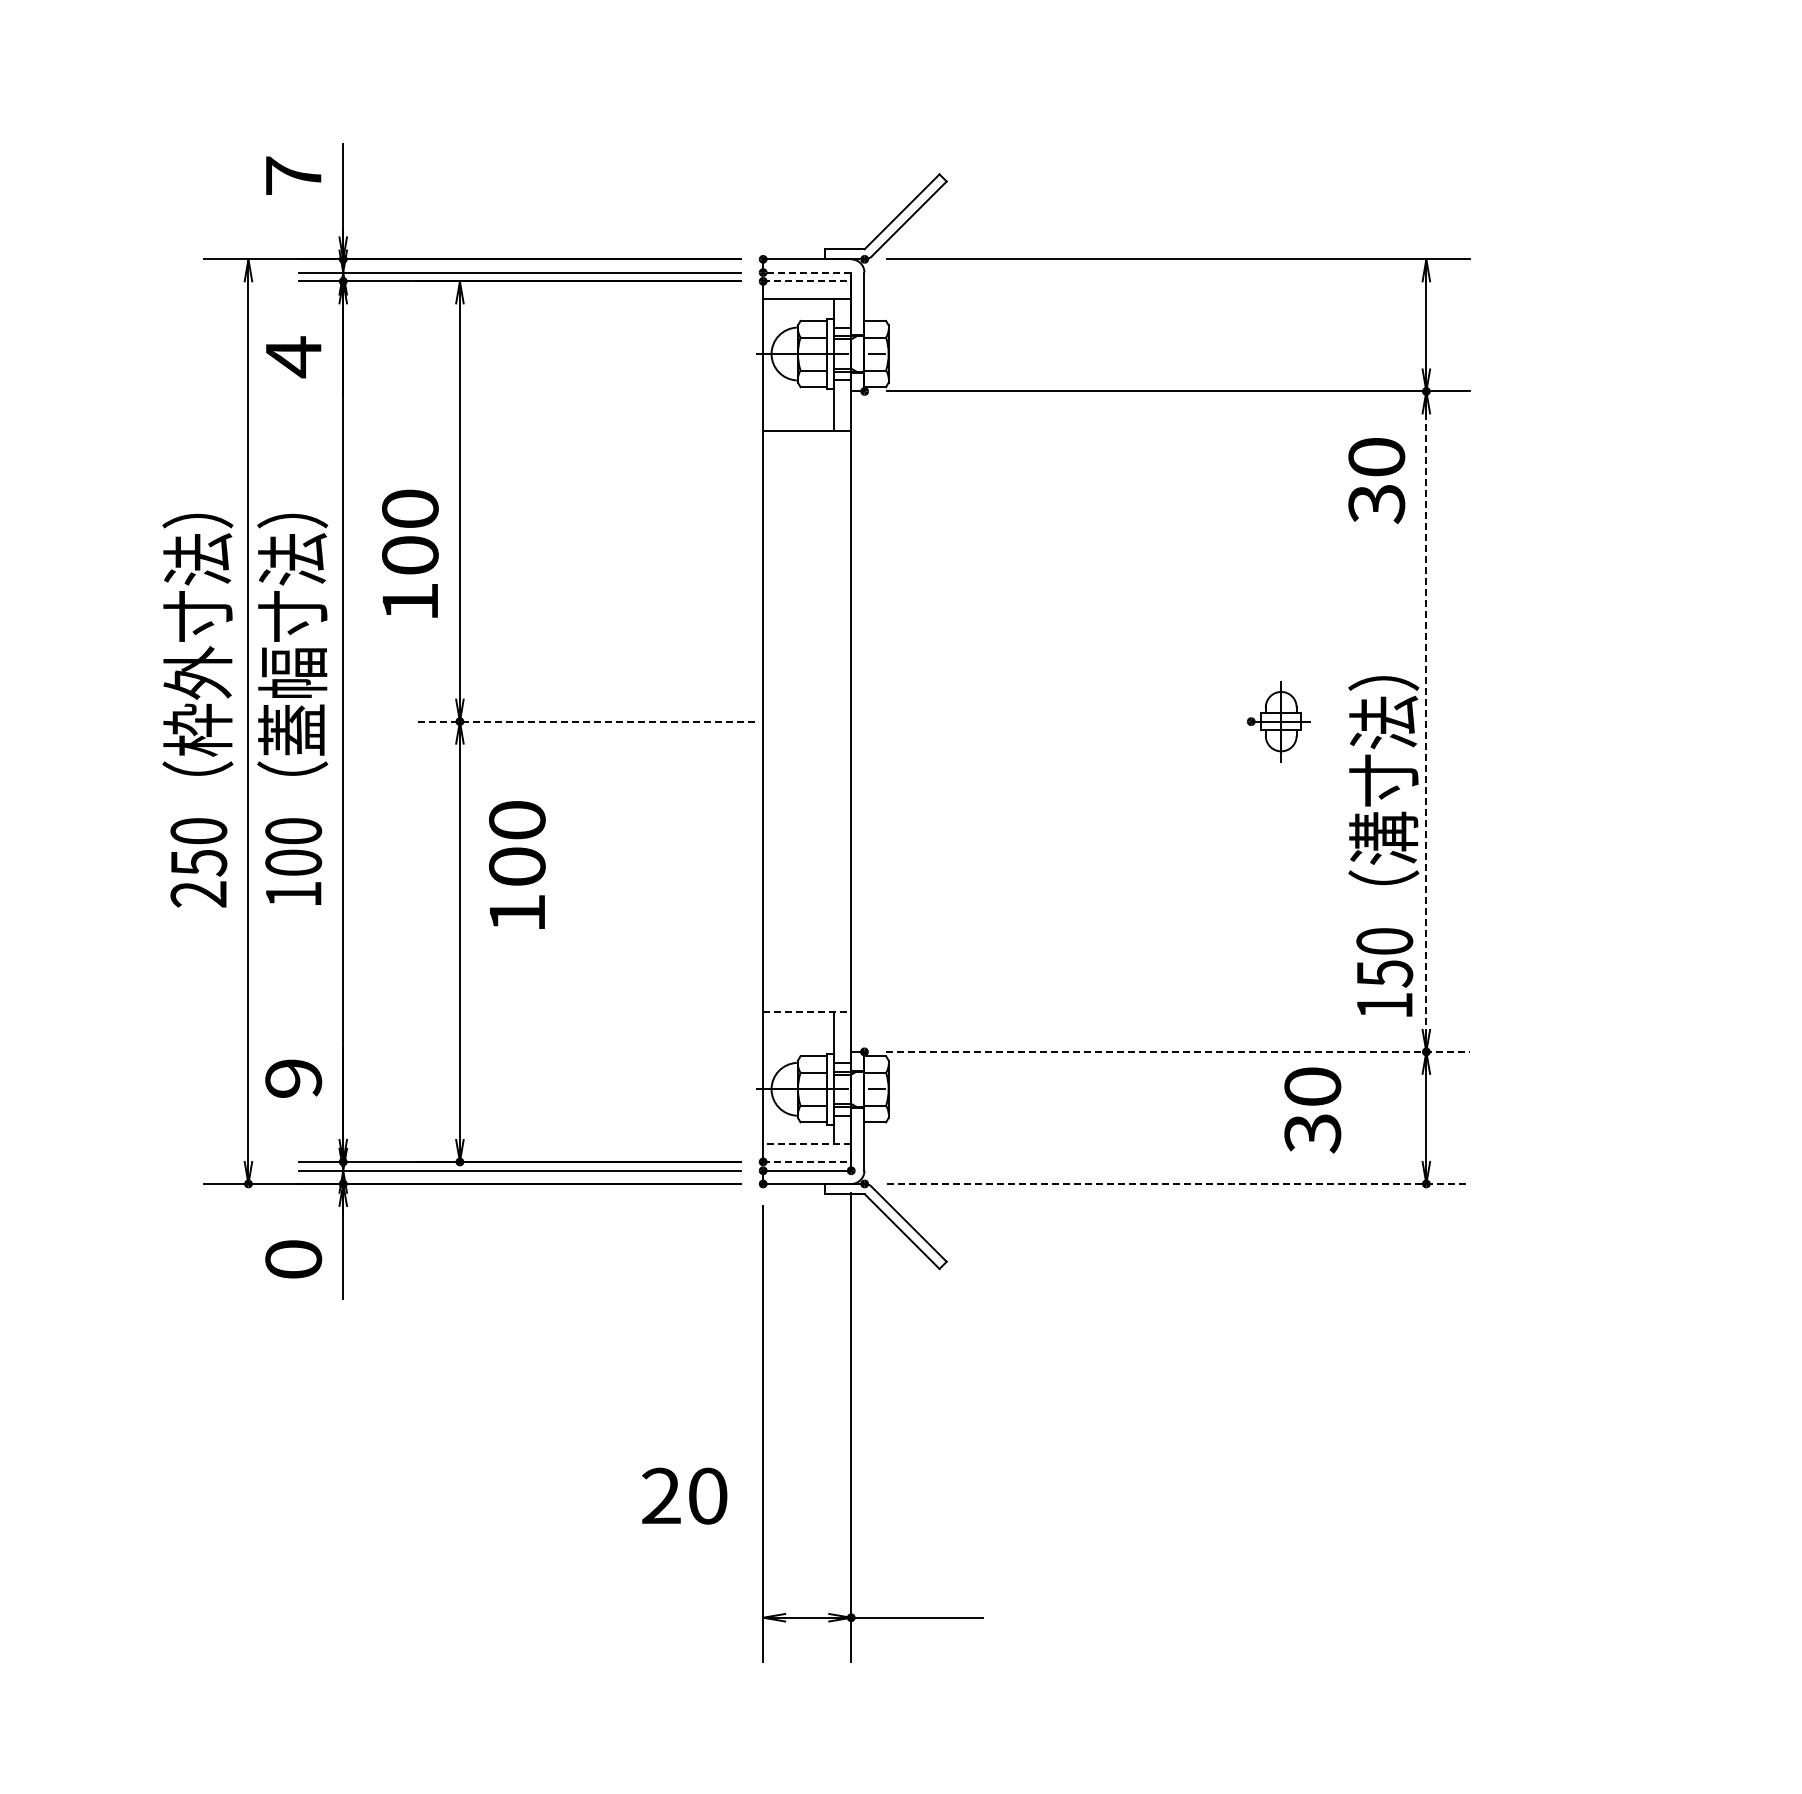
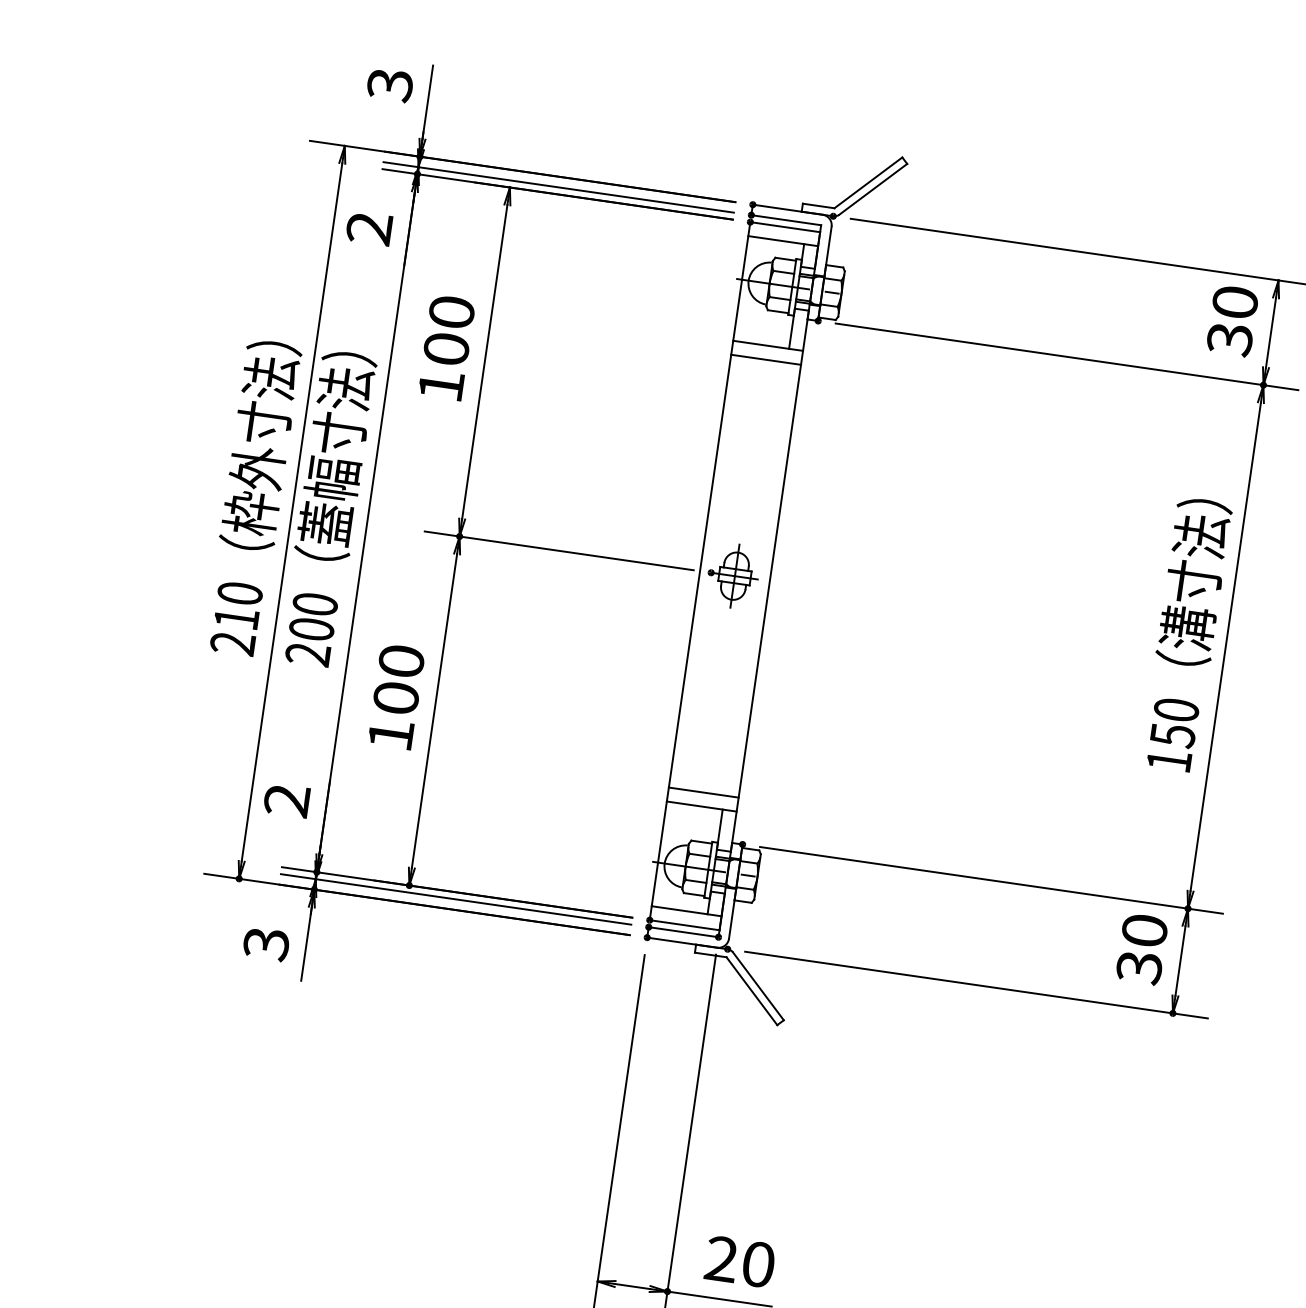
text: (293, 176) -> (389, 85), 7 -> 3
line: (806, 272) -> (785, 220), dashed -> solid
line: (807, 281) -> (785, 227), dashed -> solid
text: (293, 357) -> (369, 228), 4 -> 2
line: (807, 448) -> (766, 359), added
text: (1376, 481) -> (1232, 321), moved
text: (410, 553) -> (446, 347), moved
line: (585, 721) -> (559, 550), dashed -> solid
part: (1278, 721) -> (732, 575), moved
line: (1426, 722) -> (1225, 647), dashed -> solid
text: (1383, 846) -> (1186, 634), moved
text: (199, 863) -> (237, 619), 250 -> 210
text: (517, 864) -> (396, 696), moved
text: (293, 894) -> (307, 654), 100 -> 200
line: (807, 994) -> (704, 792), added
line: (807, 1012) -> (701, 806), dashed -> solid
line: (1178, 1051) -> (991, 880), dashed -> solid
text: (293, 1078) -> (286, 800), 9 -> 2
text: (1312, 1110) -> (1141, 949), moved
line: (806, 1144) -> (686, 911), dashed -> solid
line: (807, 1161) -> (684, 924), dashed -> solid
line: (1178, 1183) -> (976, 984), dashed -> solid
text: (293, 1259) -> (266, 943), 0 -> 3
text: (684, 1495) -> (740, 1261), moved

